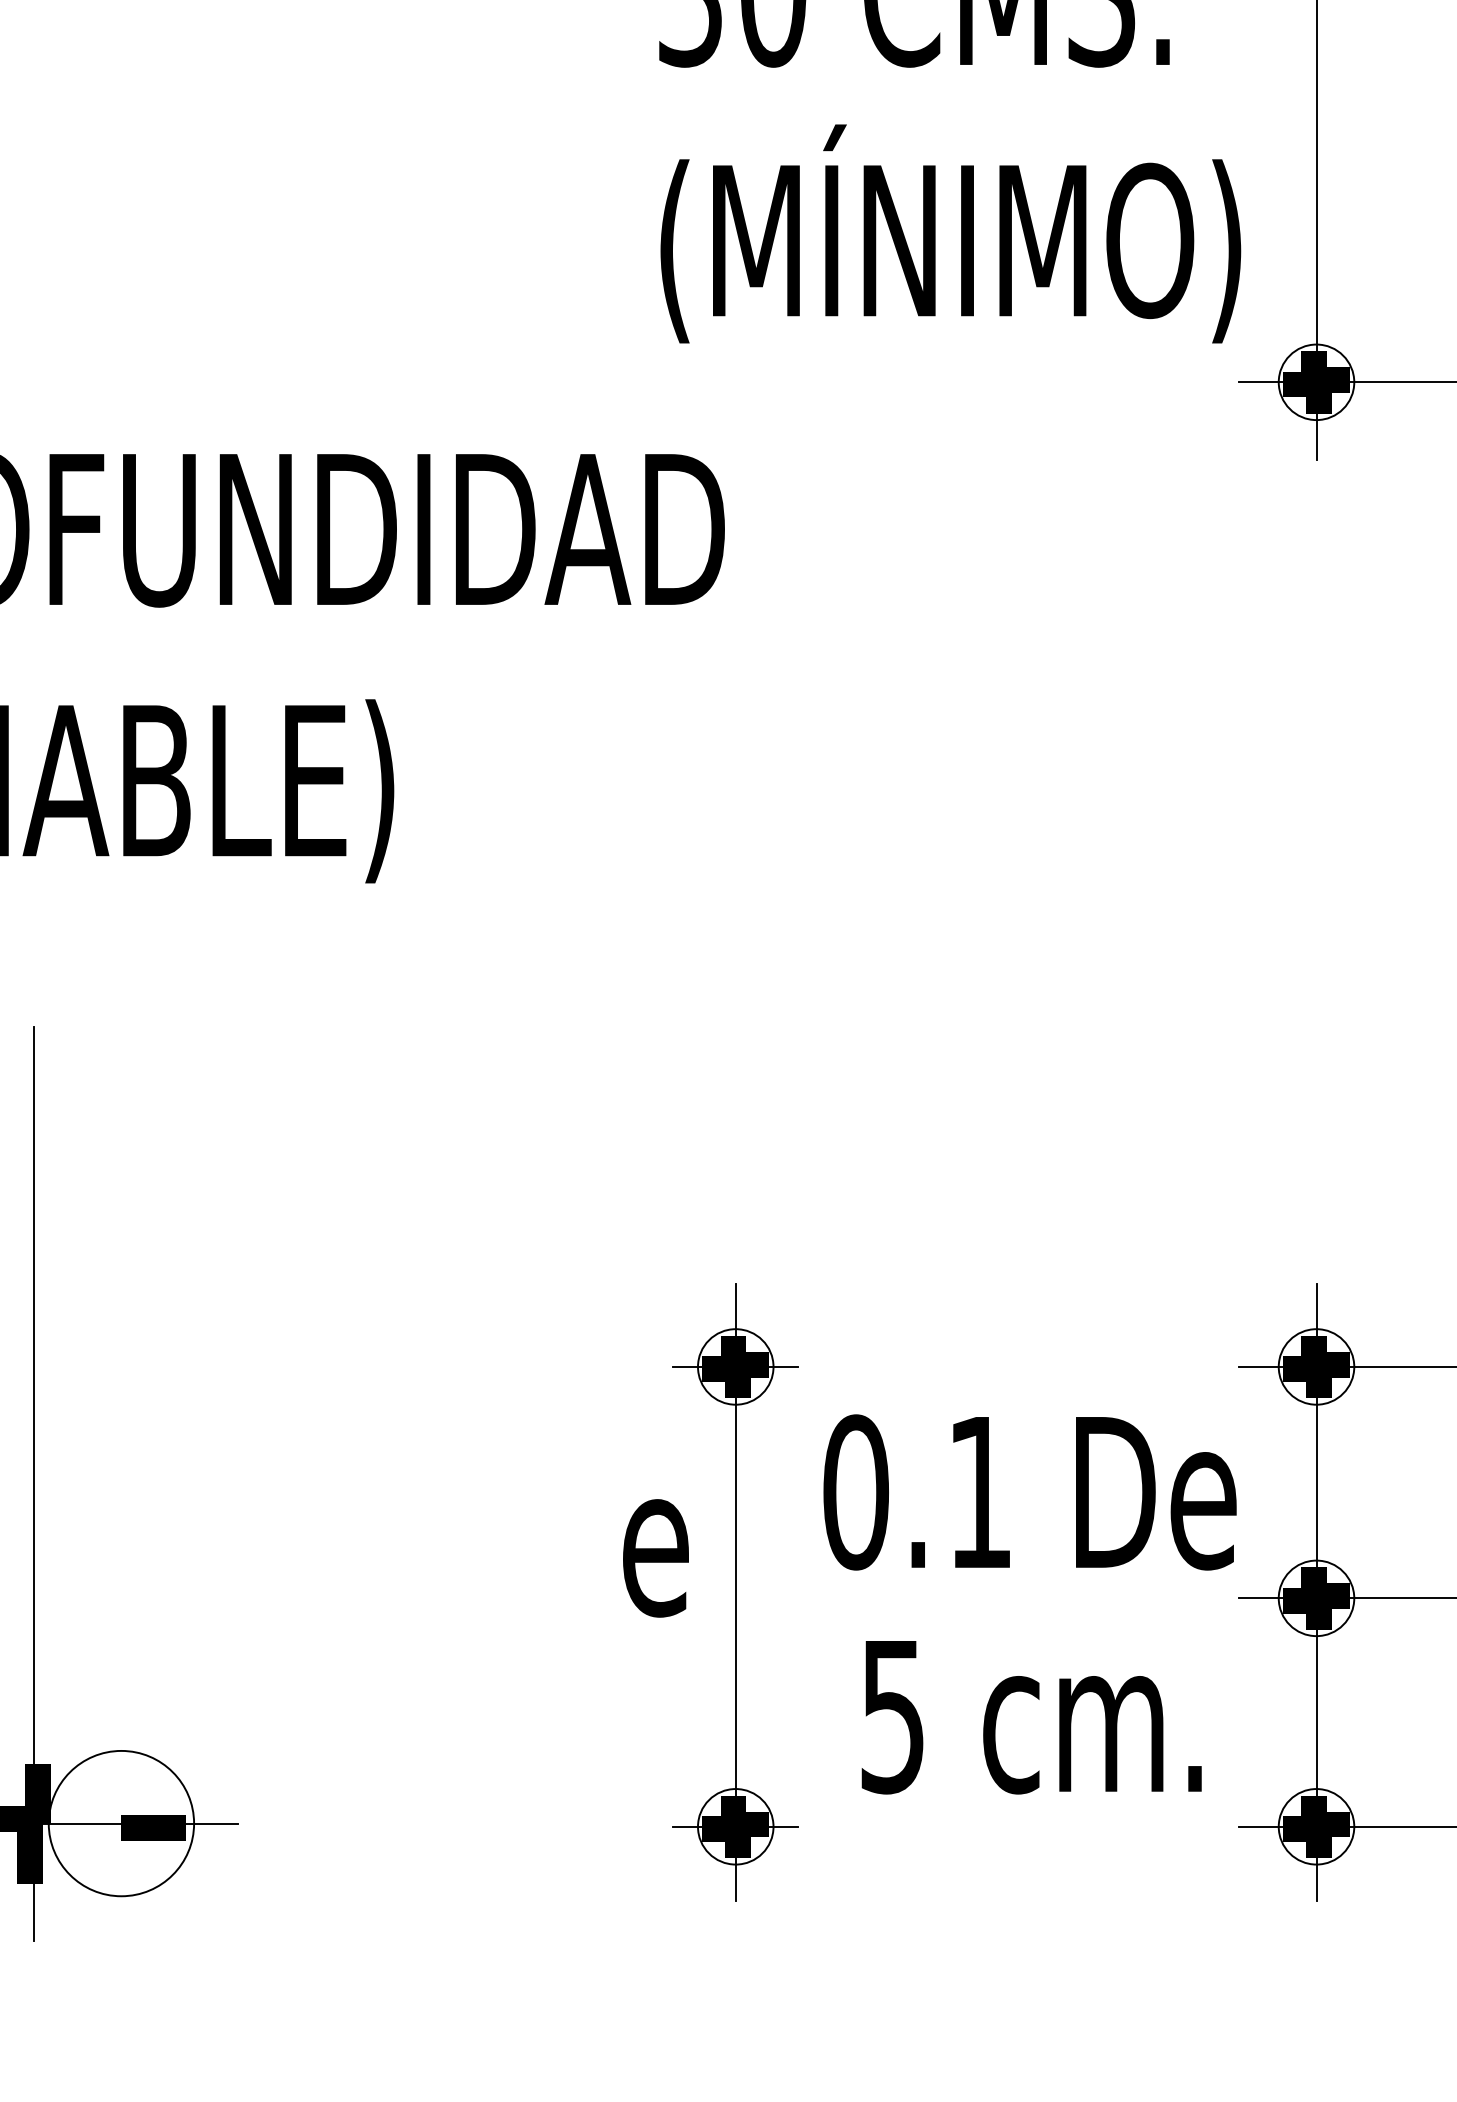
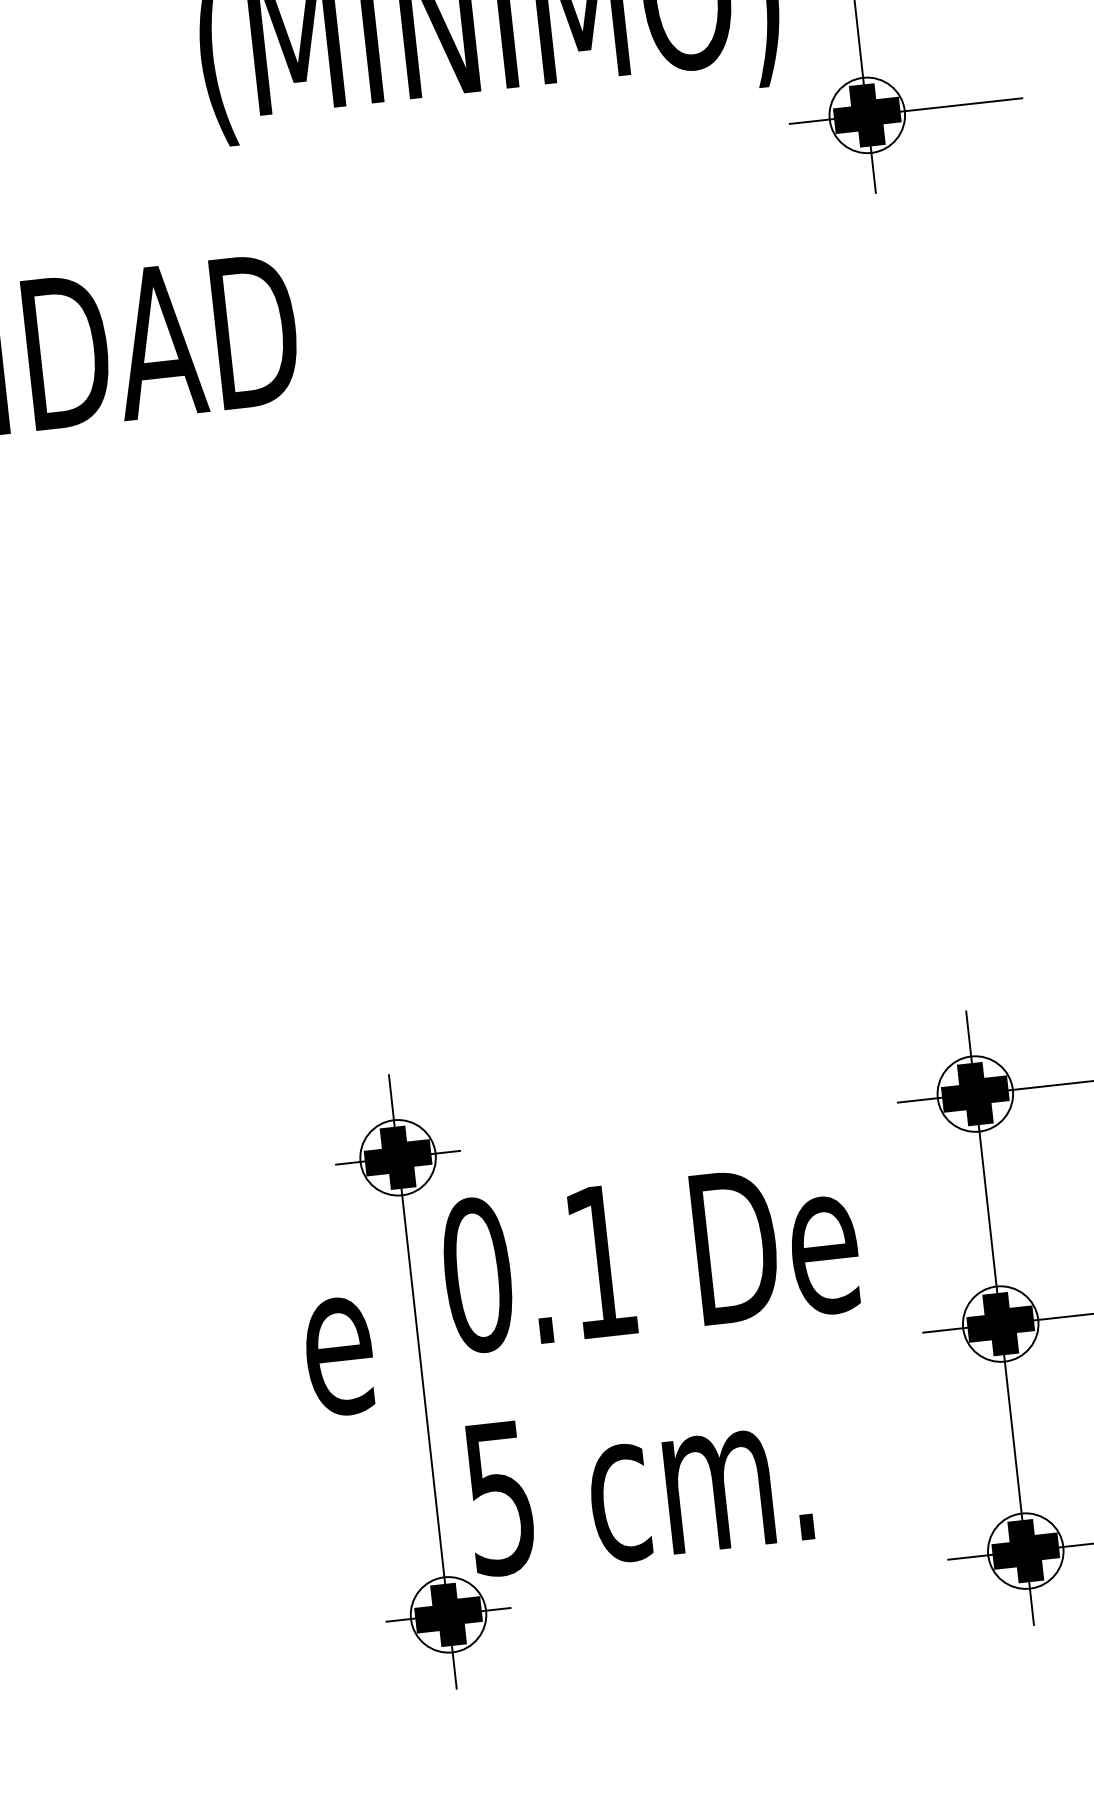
text: (1029, 1492) -> (650, 1256), moved
text: (1031, 1717) -> (638, 1483), moved

